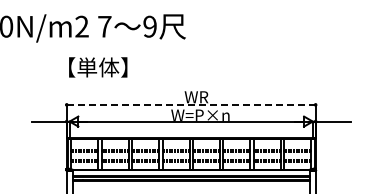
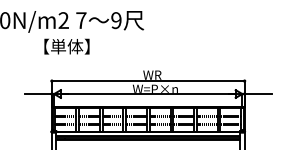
text: (98, 67) -> (67, 46), moved
line: (191, 104) -> (148, 80), dashed -> solid

